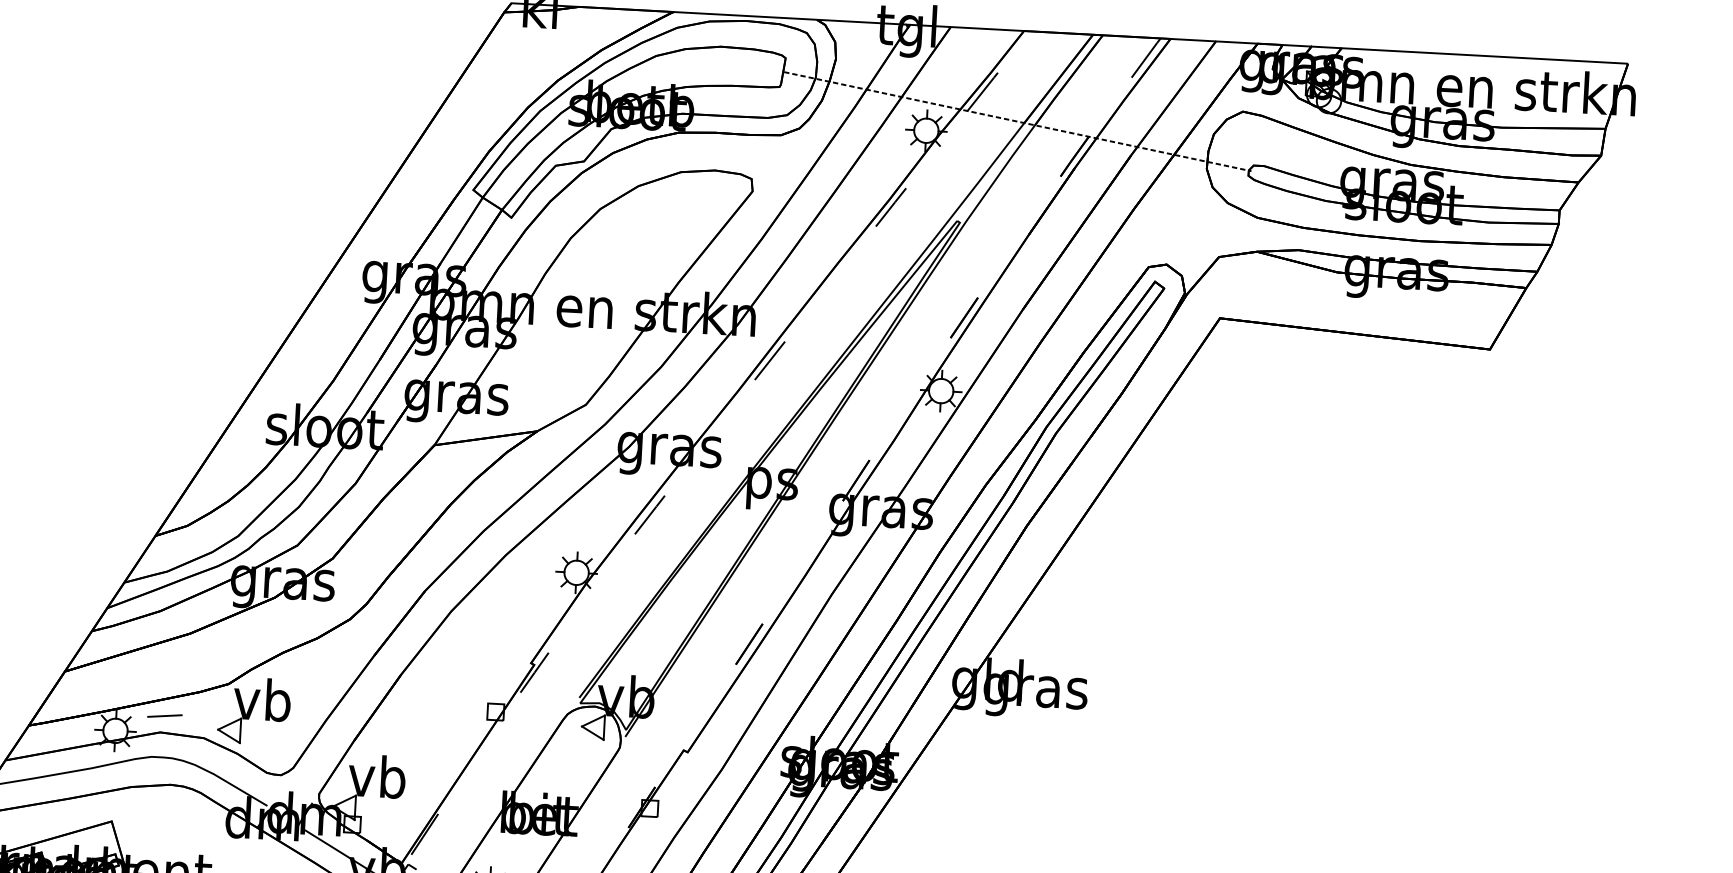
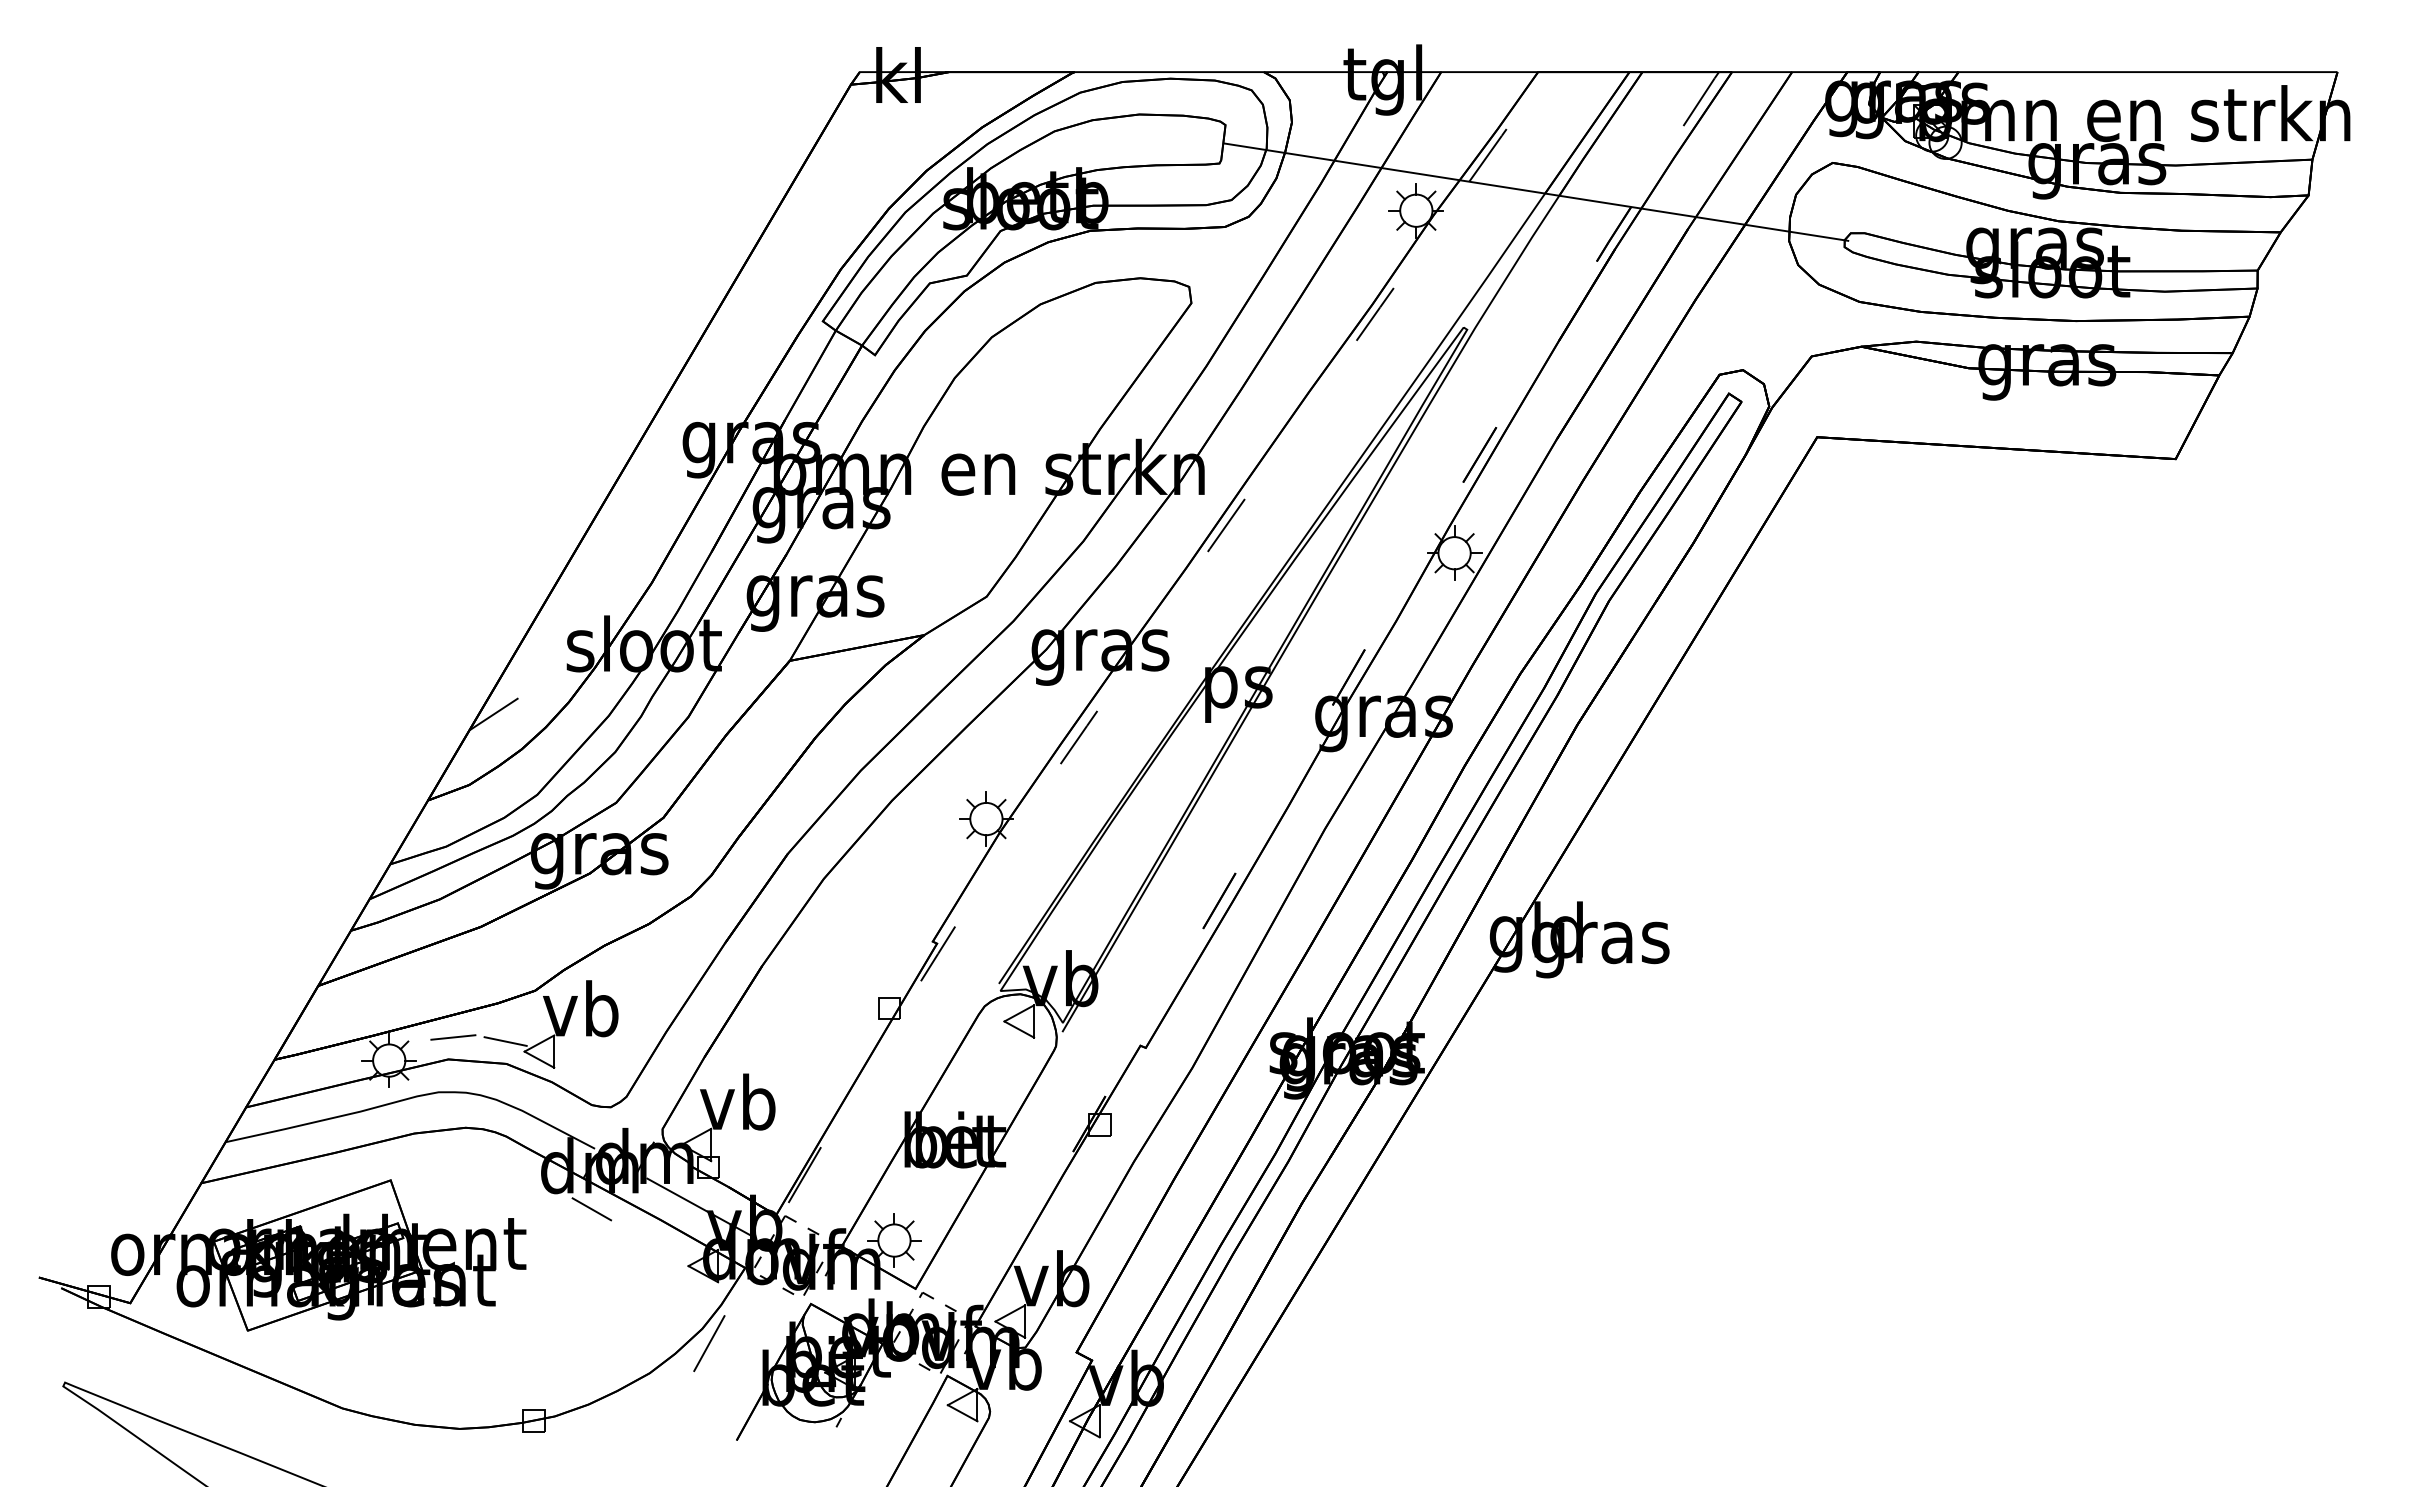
line: (1017, 121) -> (1536, 192), dashed -> solid
line: (208, 473) -> (493, 714), added
line: (204, 721) -> (505, 1041), added
line: (262, 851) -> (591, 1209), added

